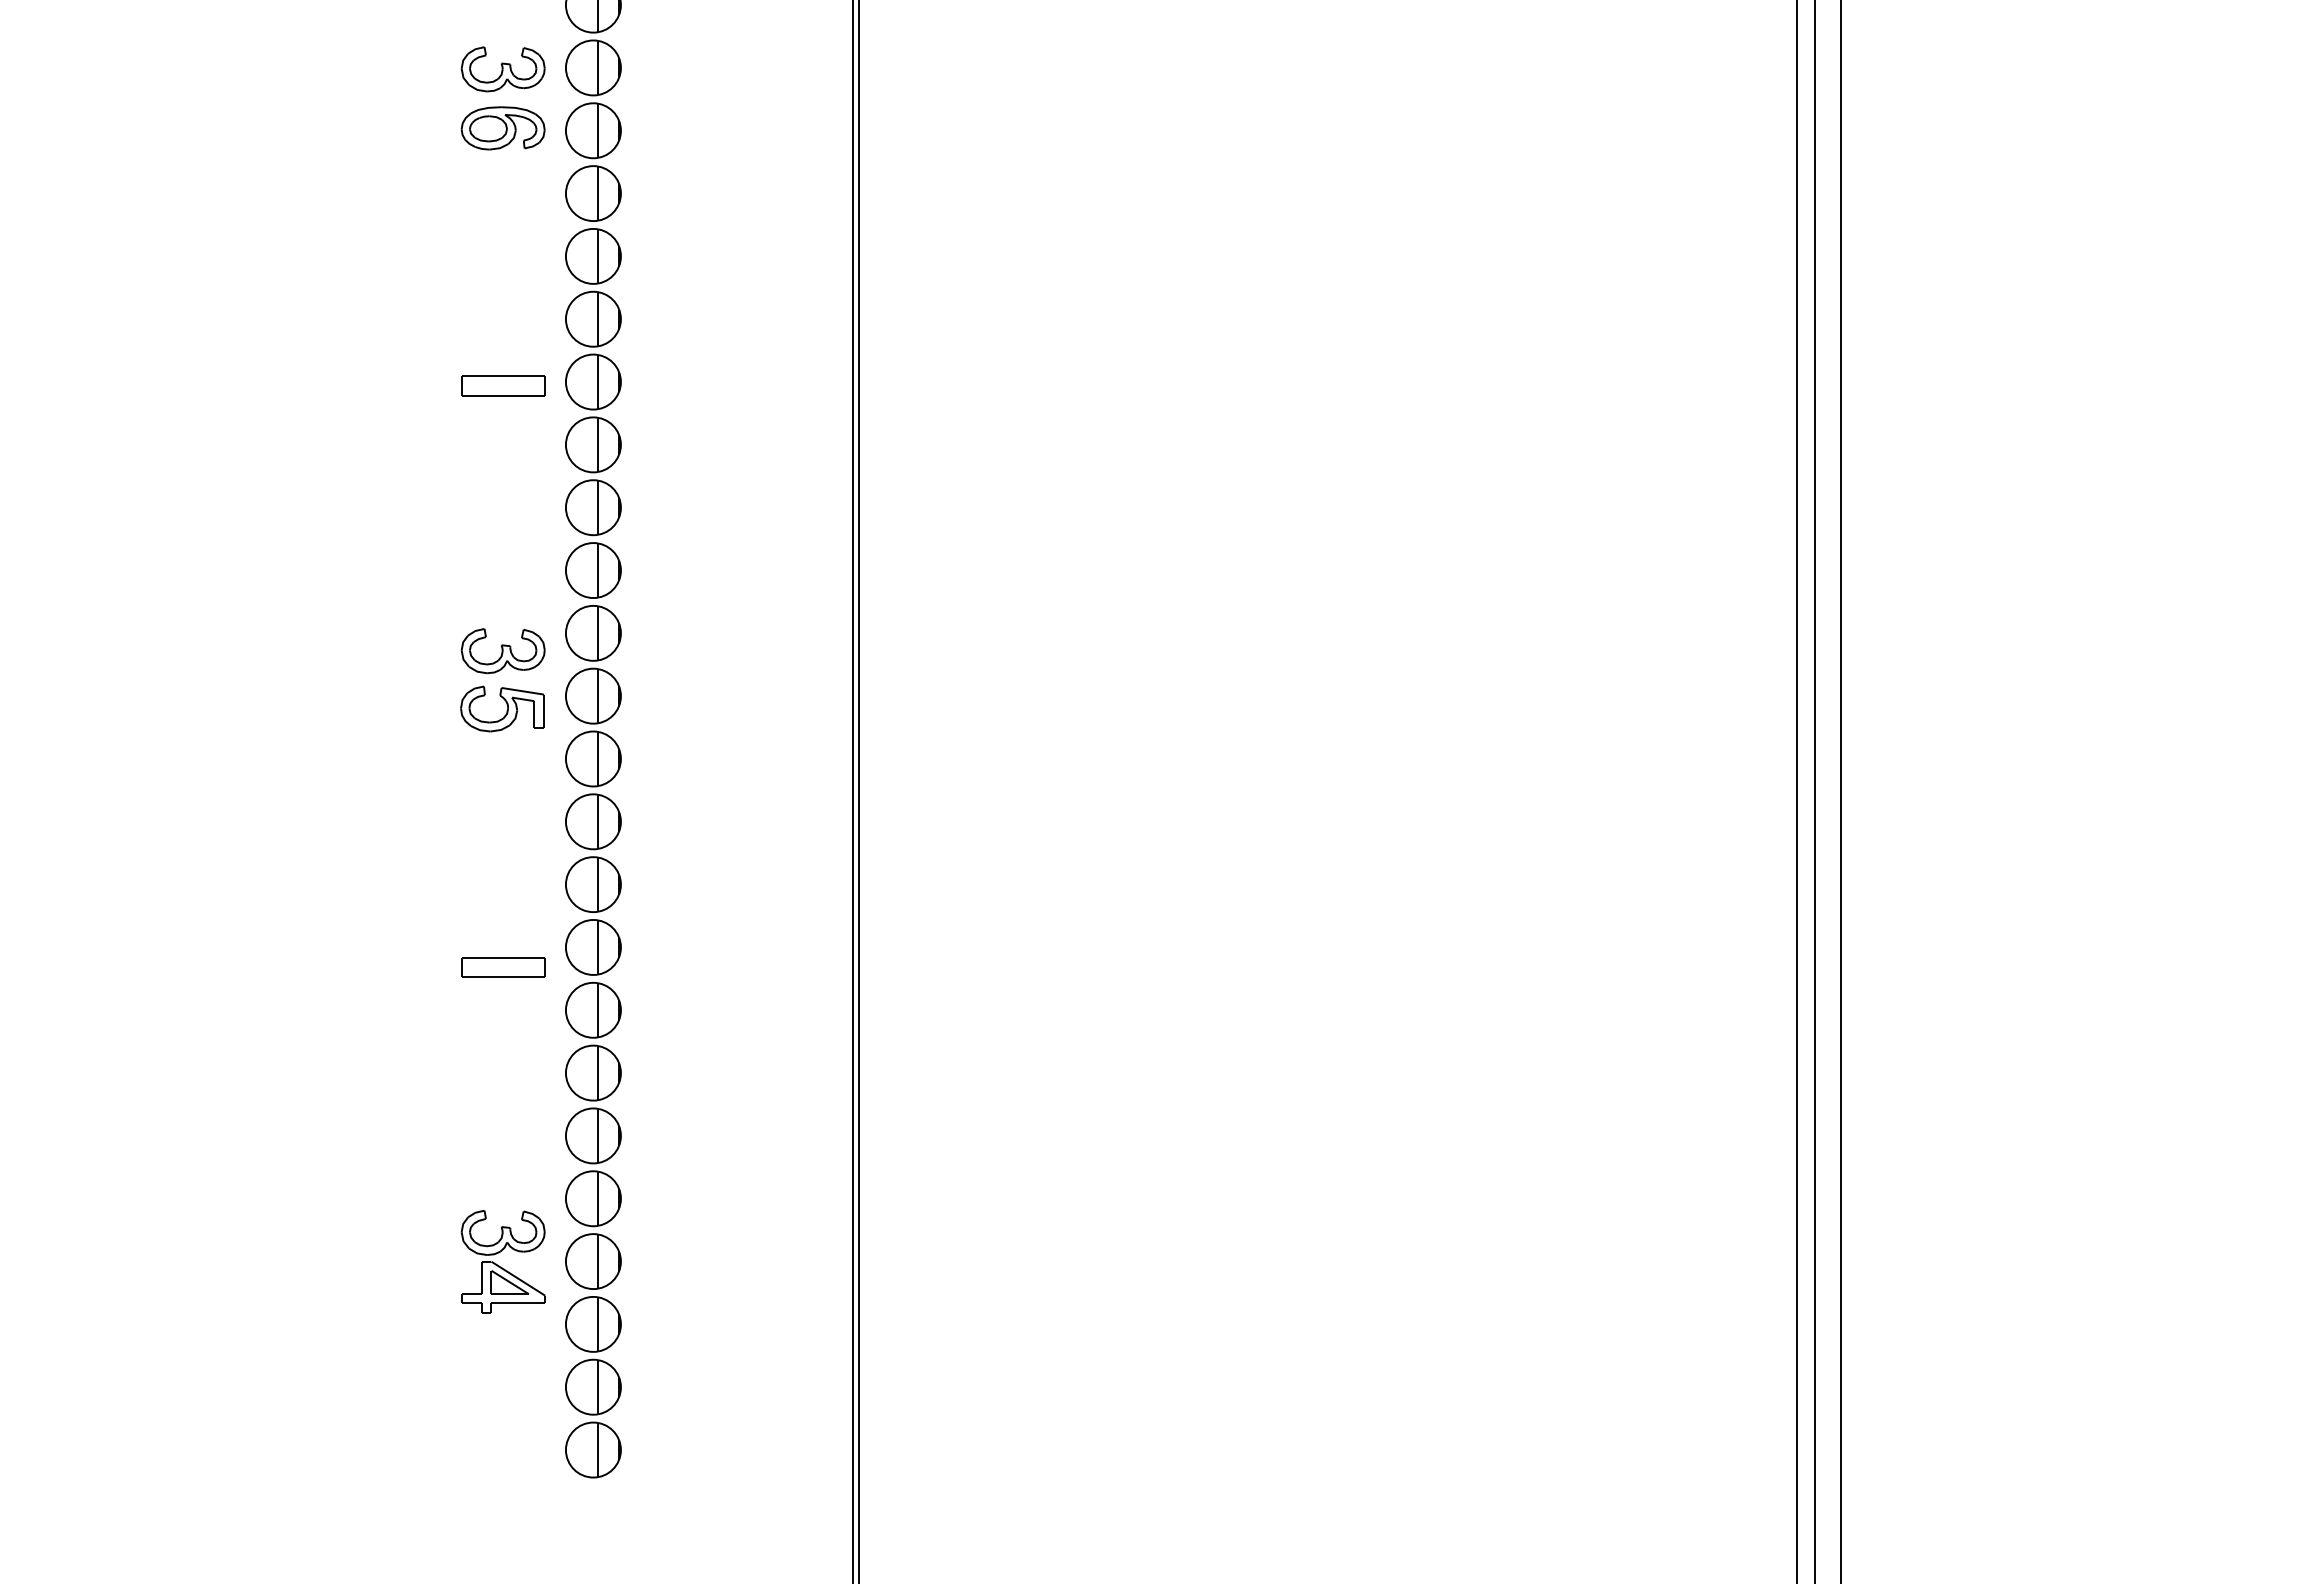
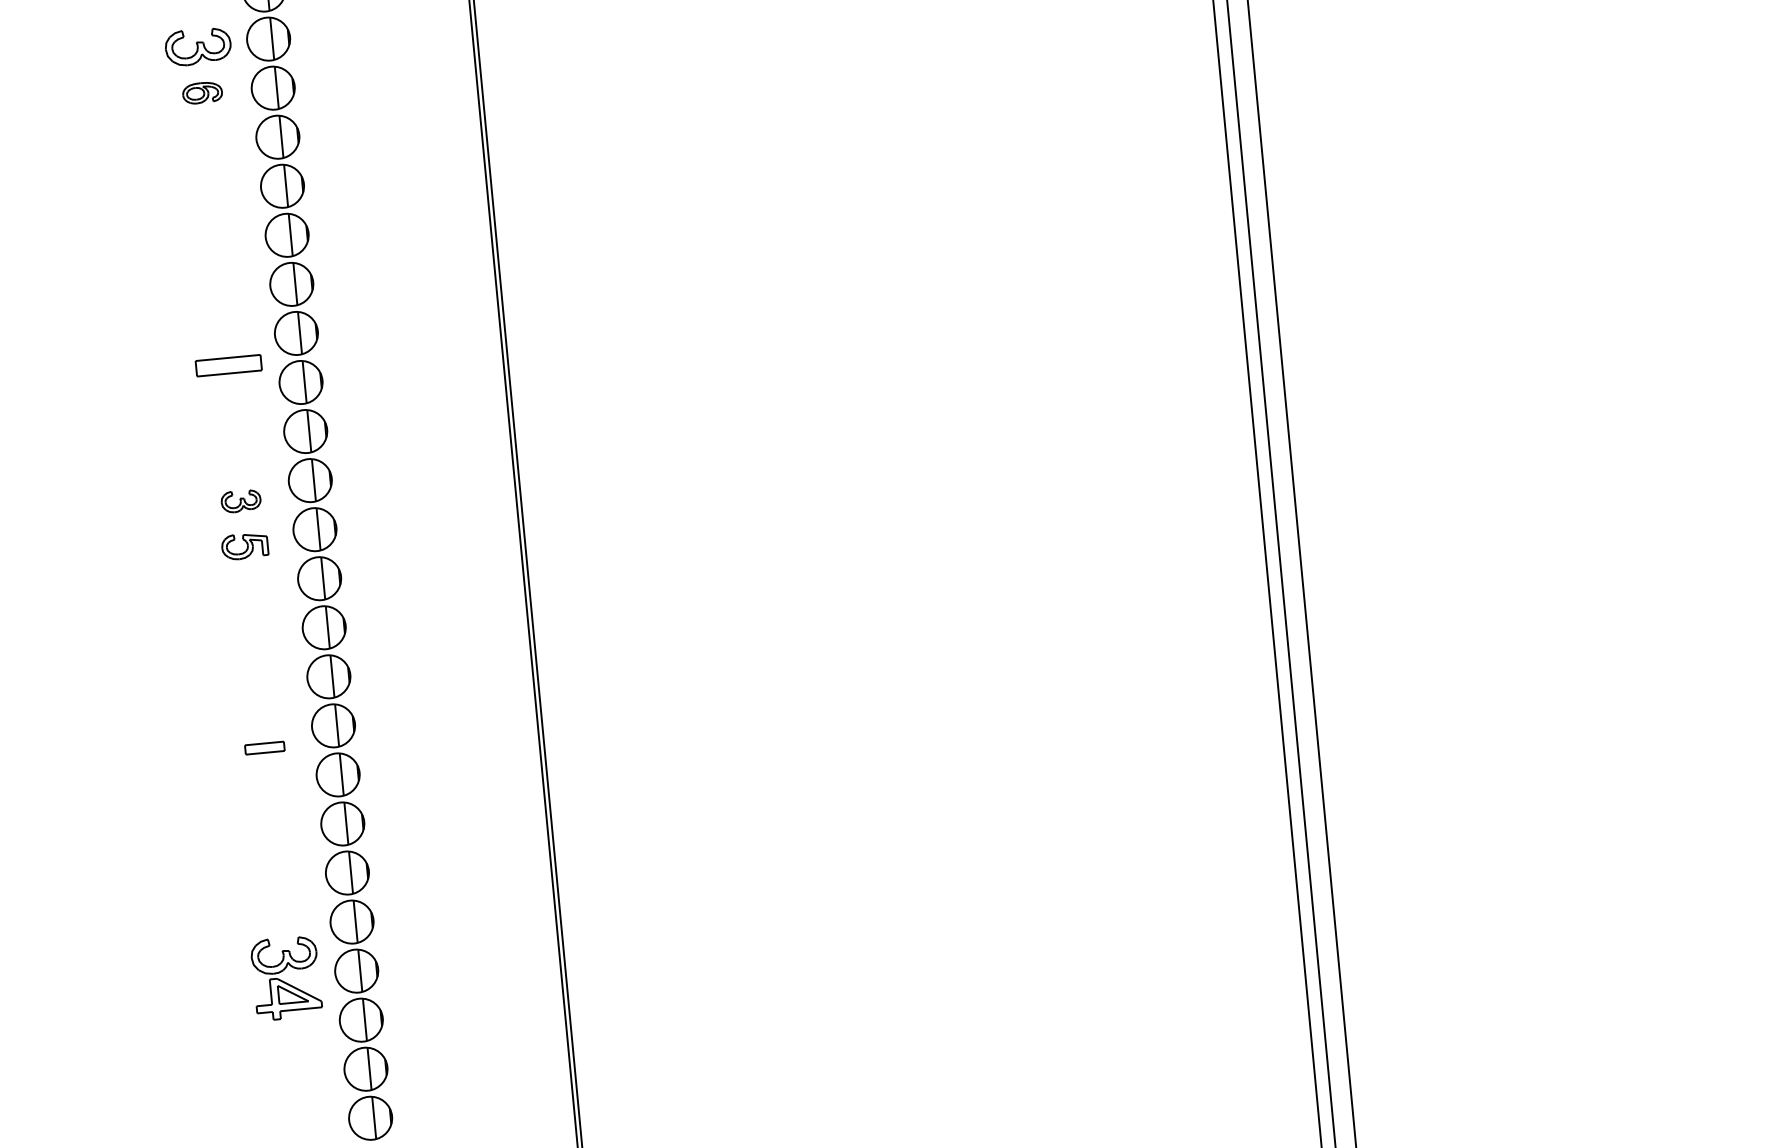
part: (502, 128) -> (202, 93), size x0.6
part: (503, 385) -> (228, 365), moved
part: (502, 651) -> (240, 501), size x0.6
part: (502, 708) -> (244, 545), size x0.7
part: (503, 967) -> (264, 748), size x0.6

